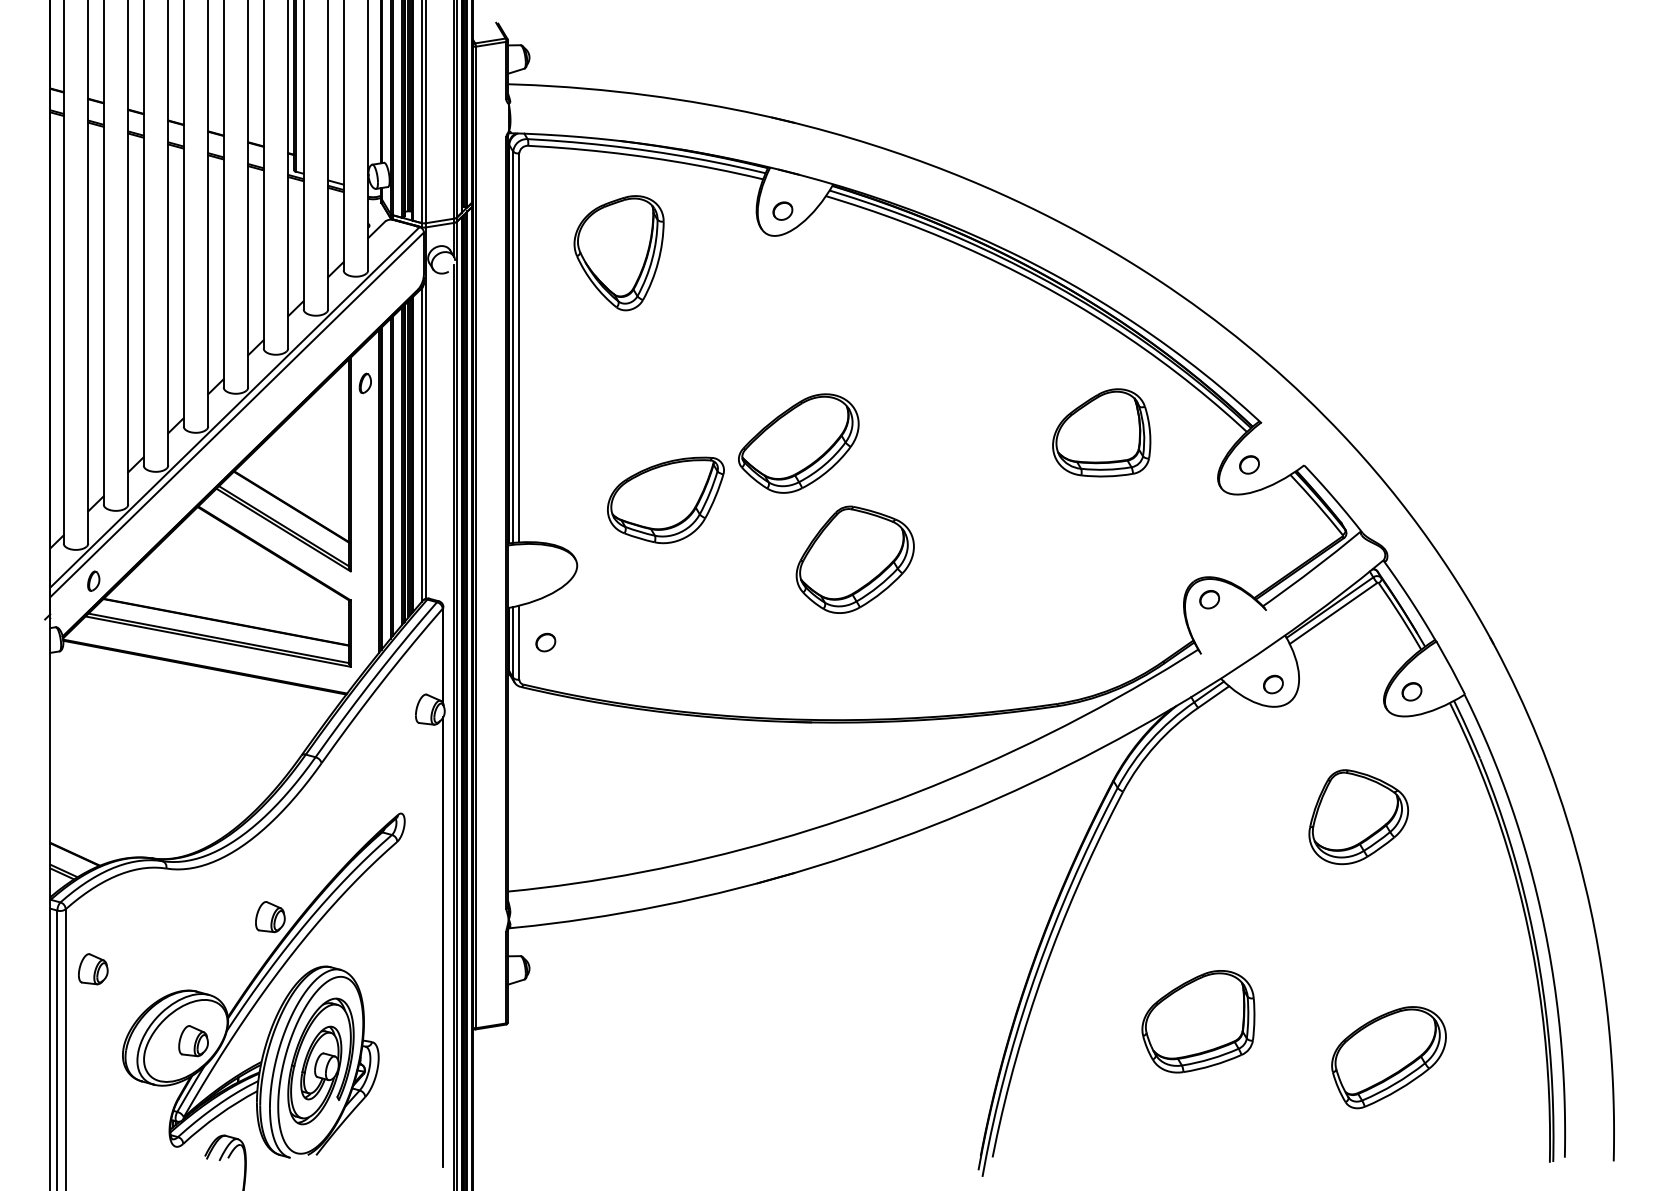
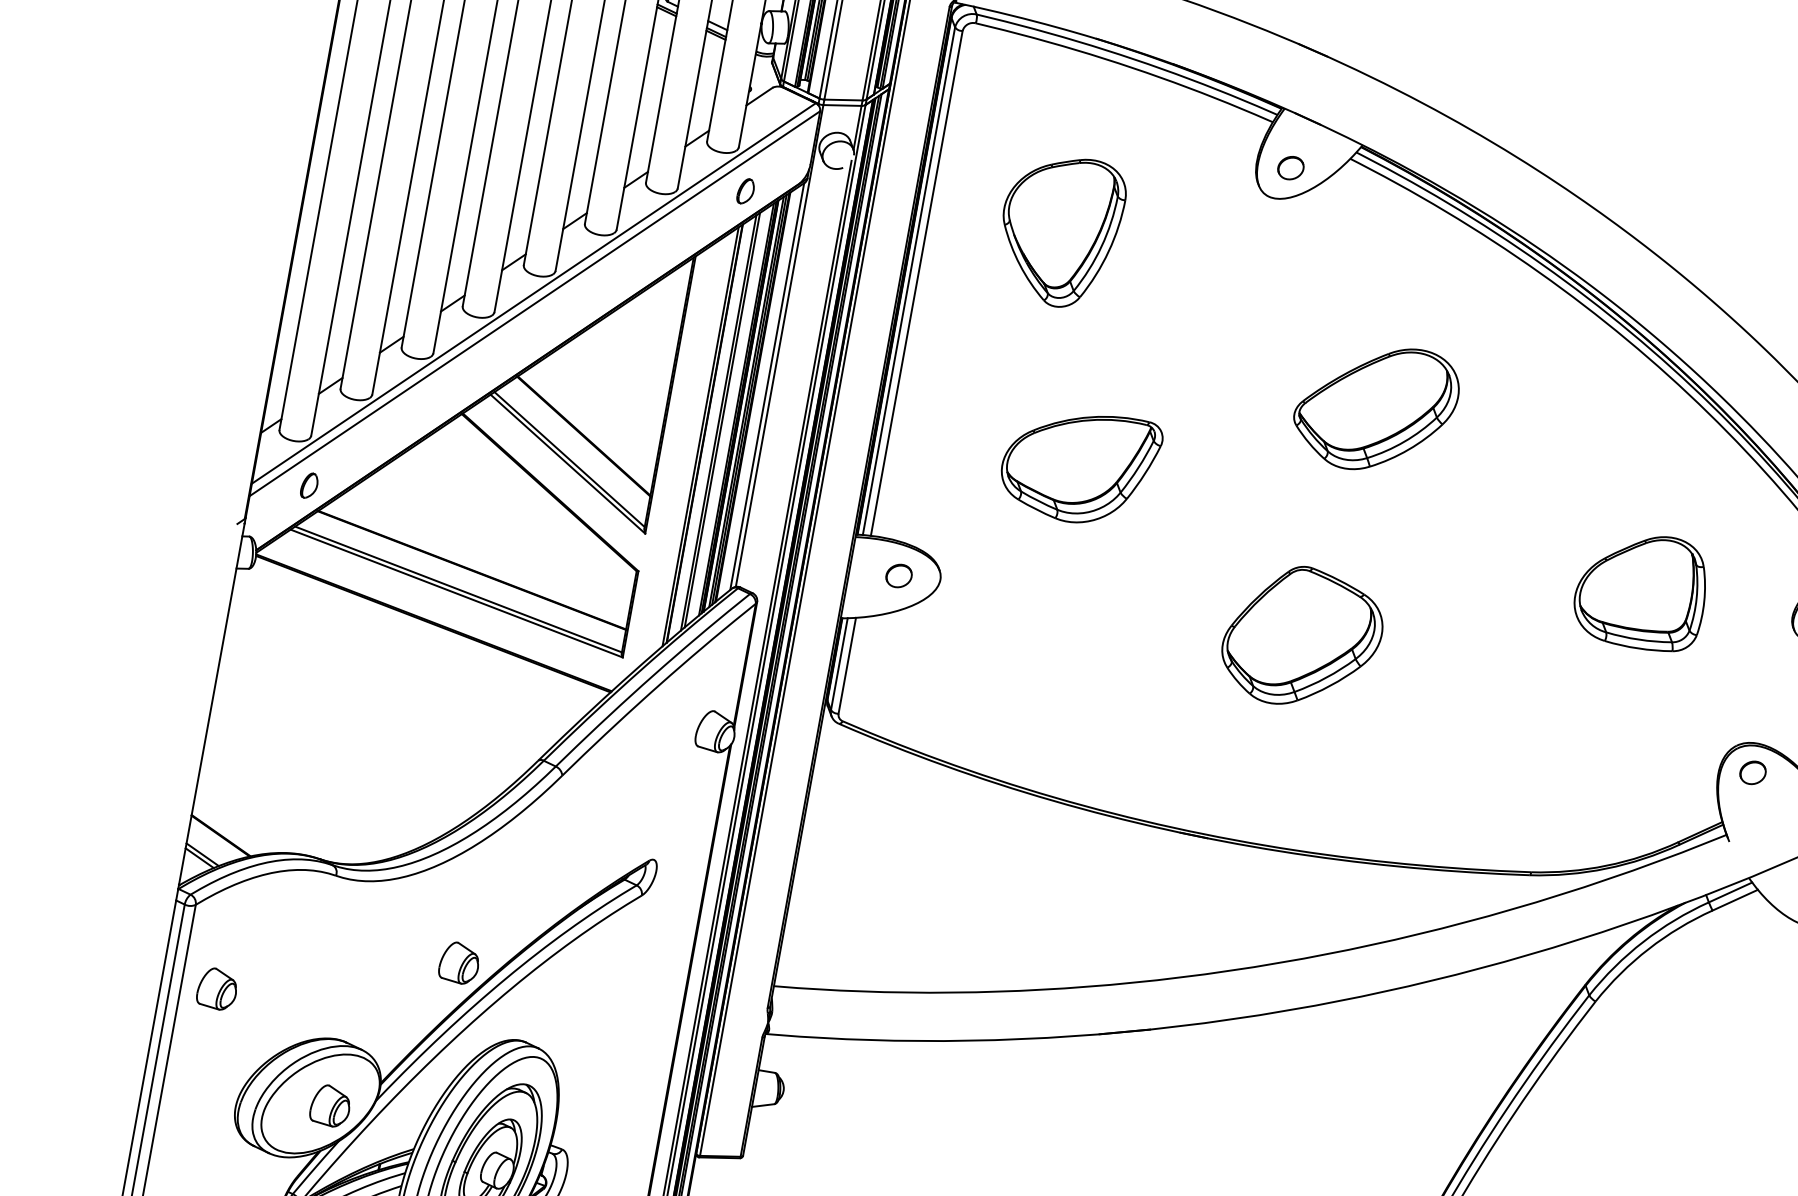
part: (618, 253) -> (1059, 231), moved
part: (364, 383) -> (744, 191), moved
part: (1101, 432) -> (1641, 590), moved
part: (798, 443) -> (1375, 407), moved
part: (665, 500) -> (1079, 466), moved
part: (545, 642) -> (898, 575), moved

